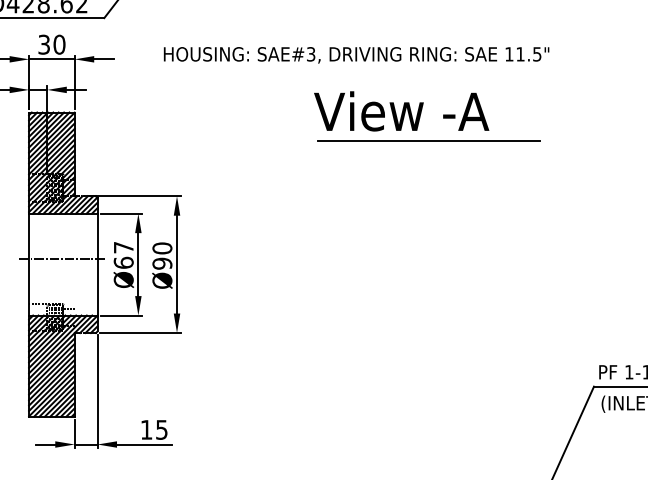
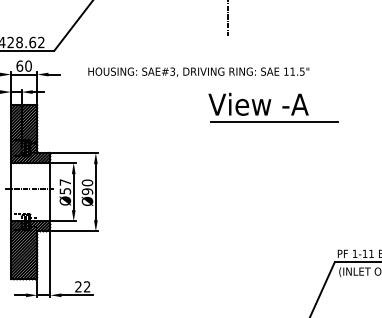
text: (43, 43) -> (19, 65), 30 -> 60
part: (427, 116) -> (273, 107), moved
text: (123, 261) -> (65, 190), Ø67 -> Ø57
text: (153, 429) -> (82, 286), 15 -> 22

